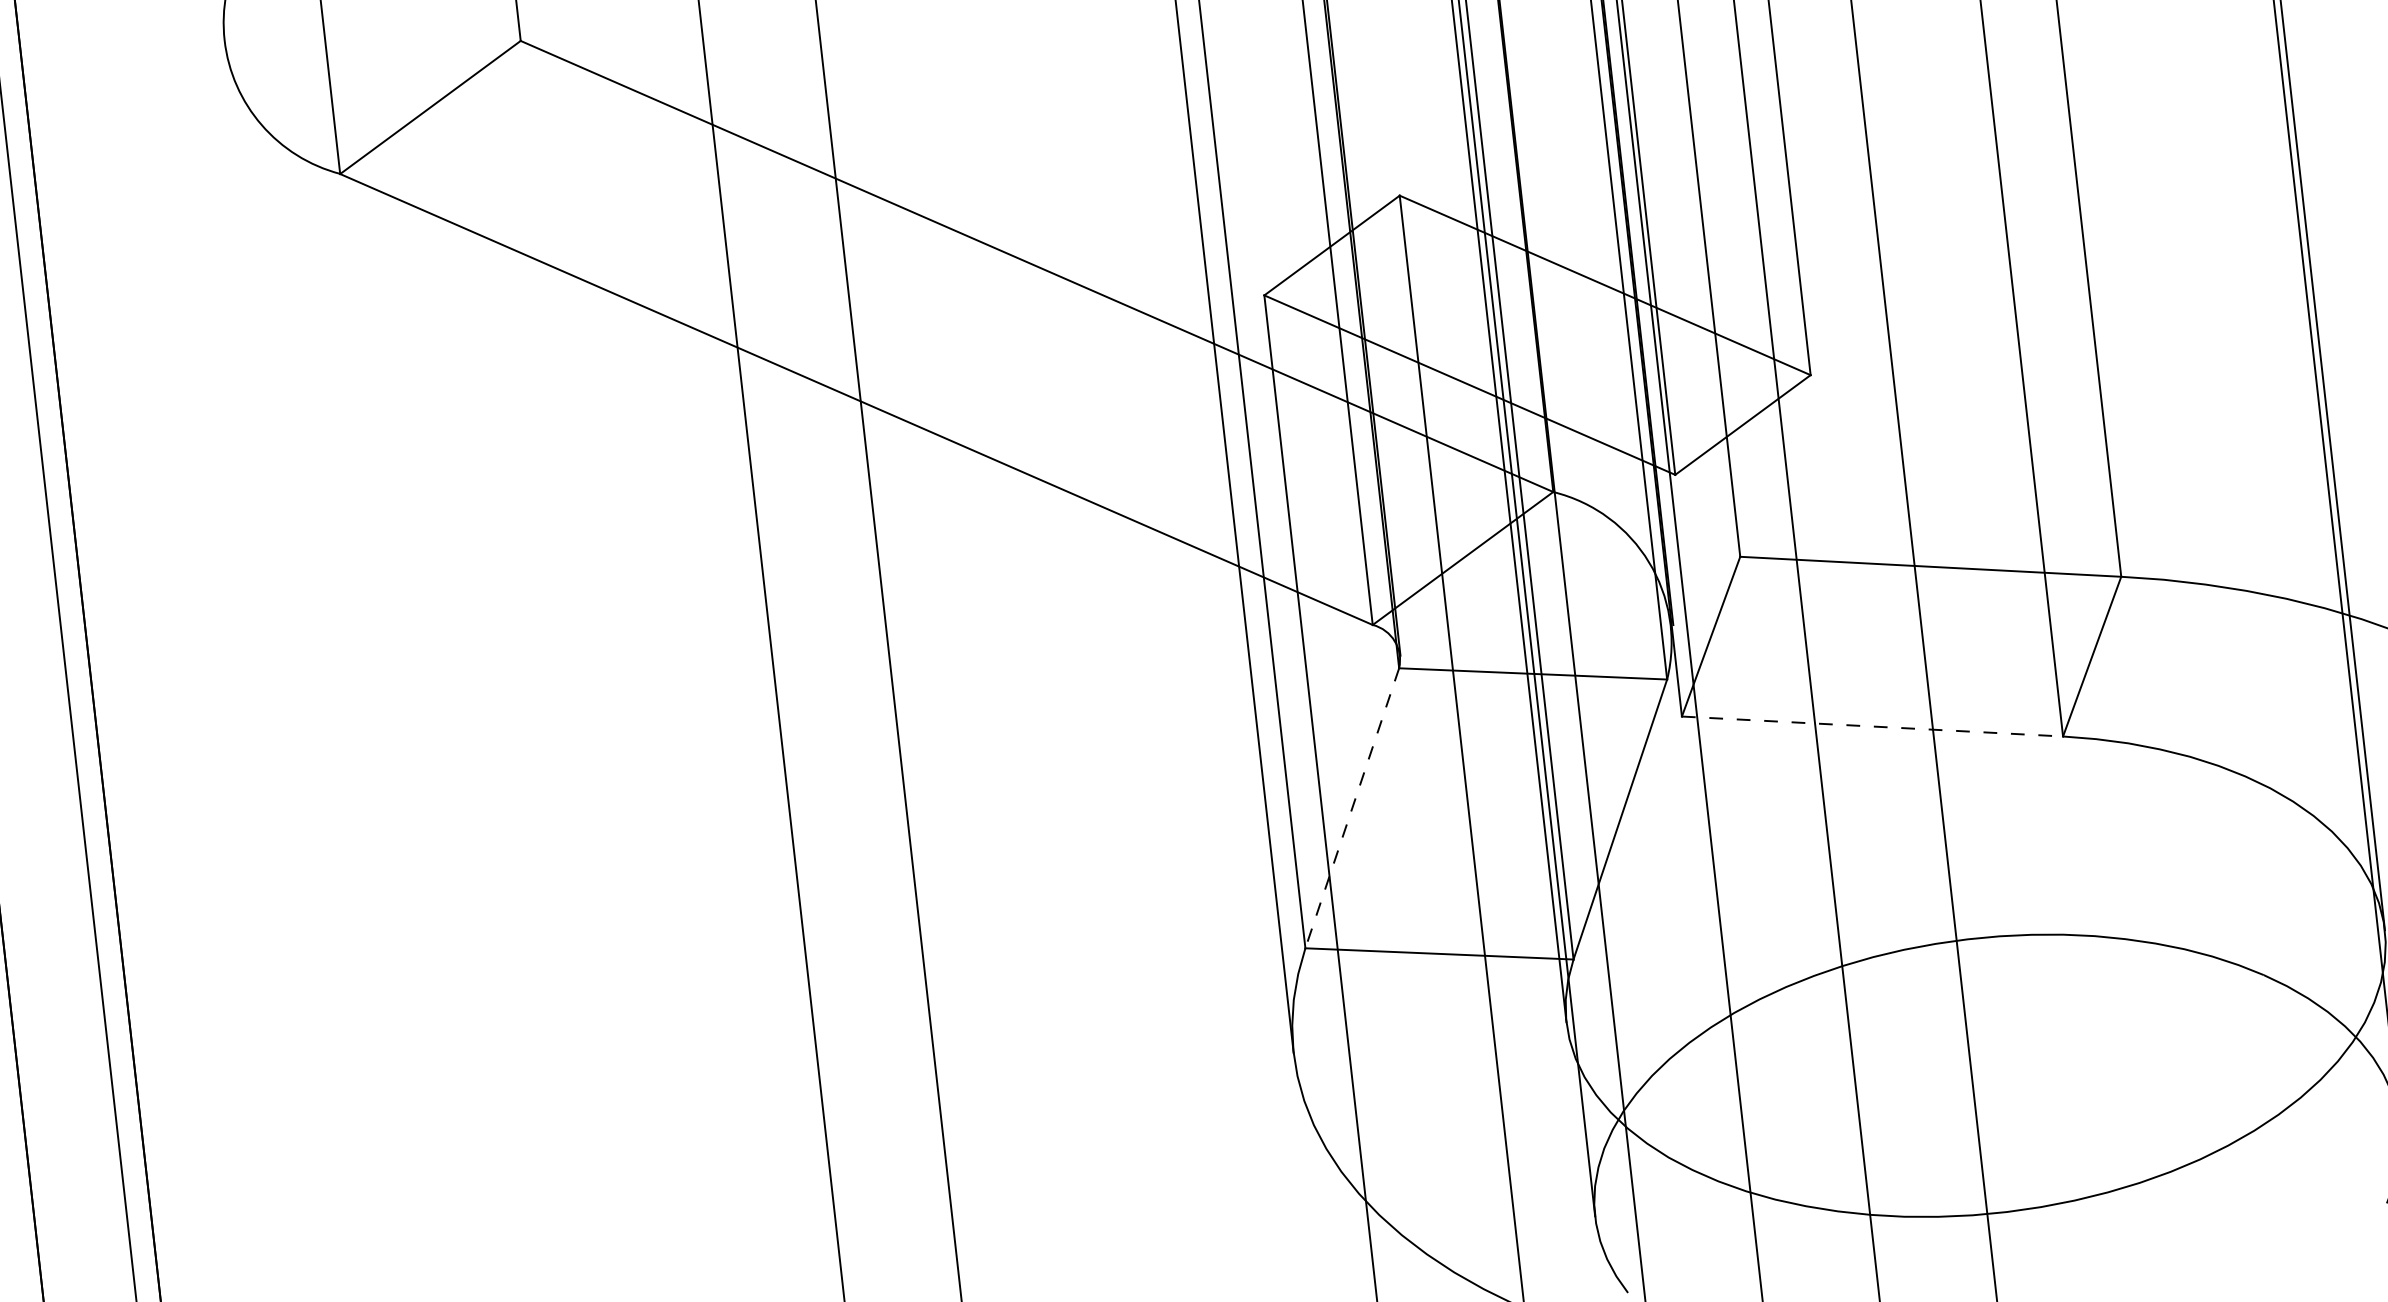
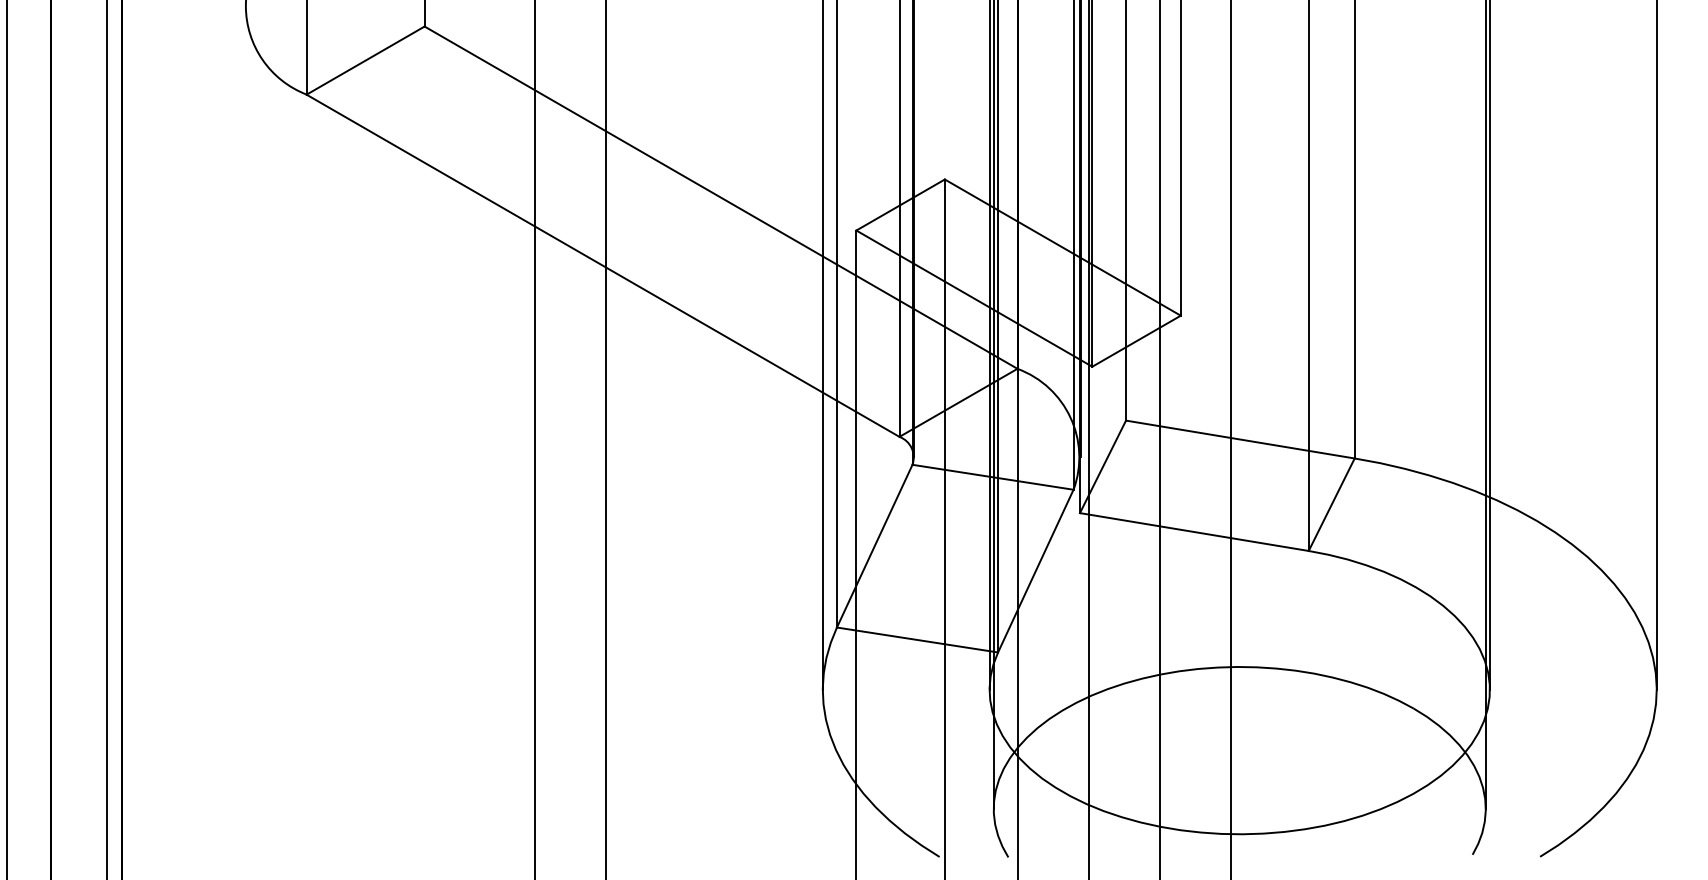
line: (1872, 727) -> (1194, 532), dashed -> solid
line: (1351, 808) -> (874, 546), dashed -> solid

